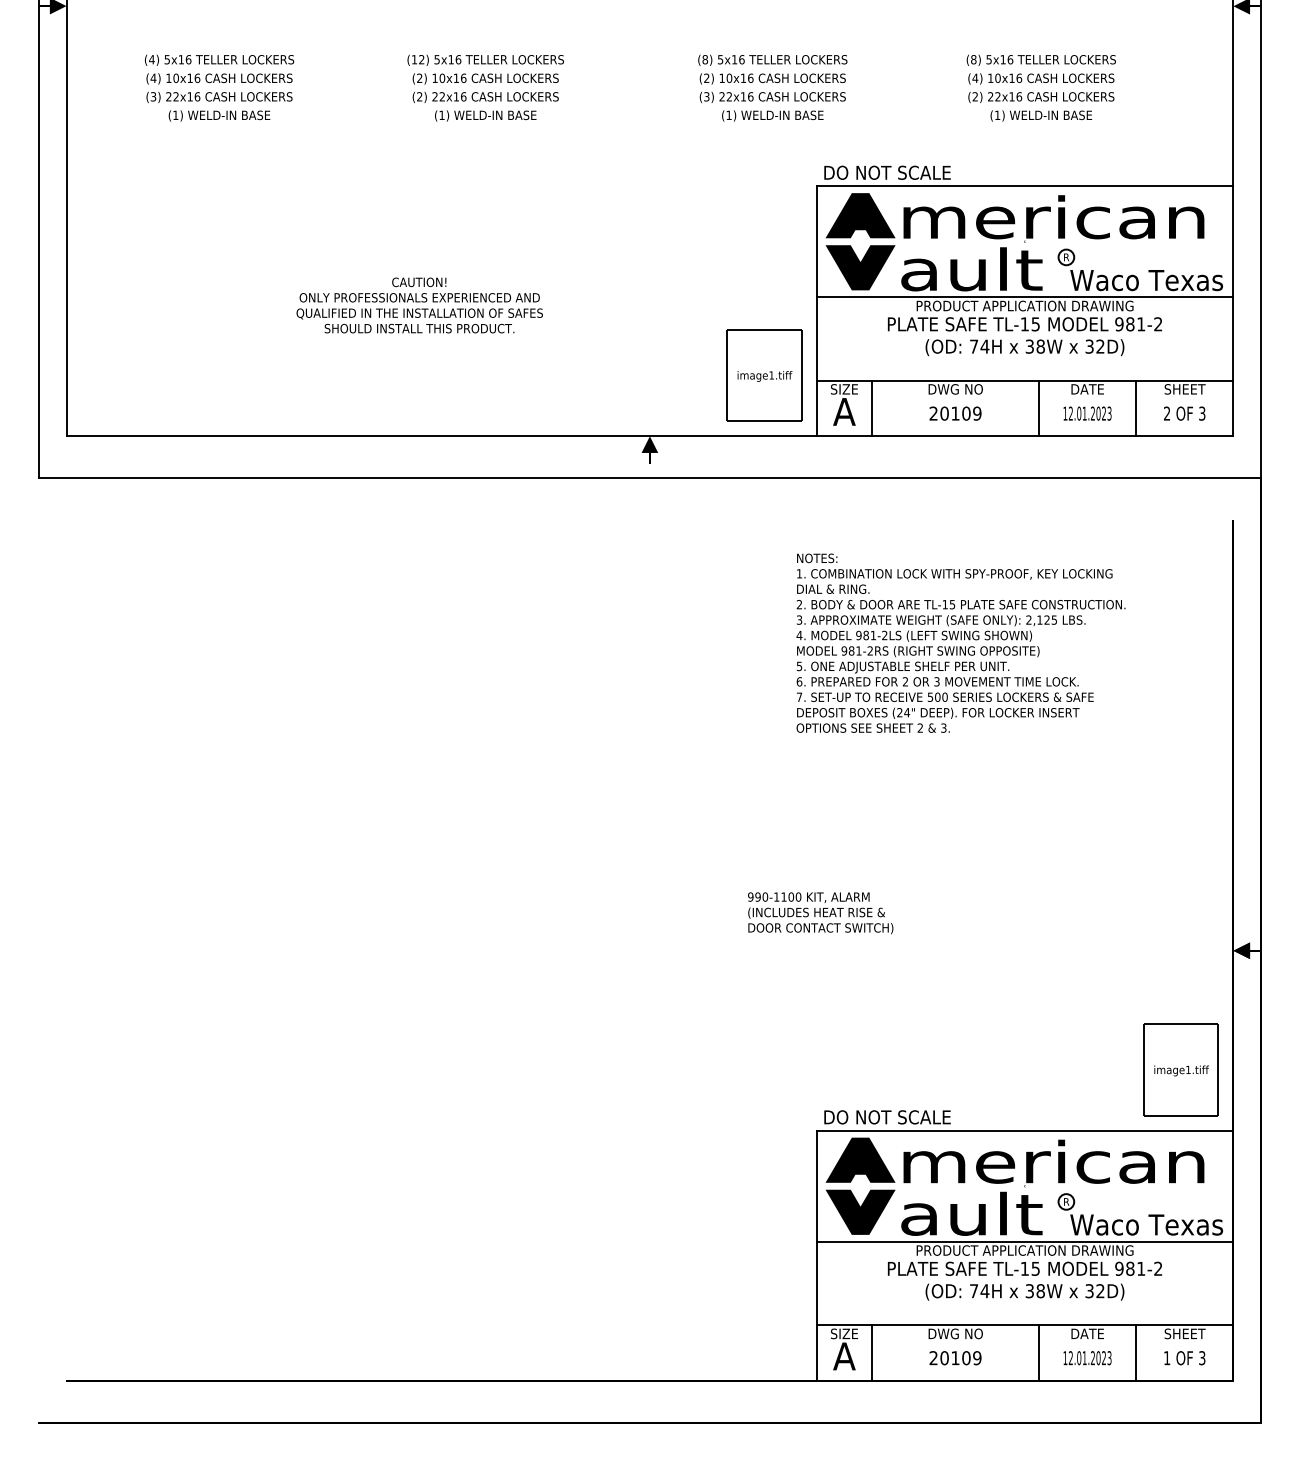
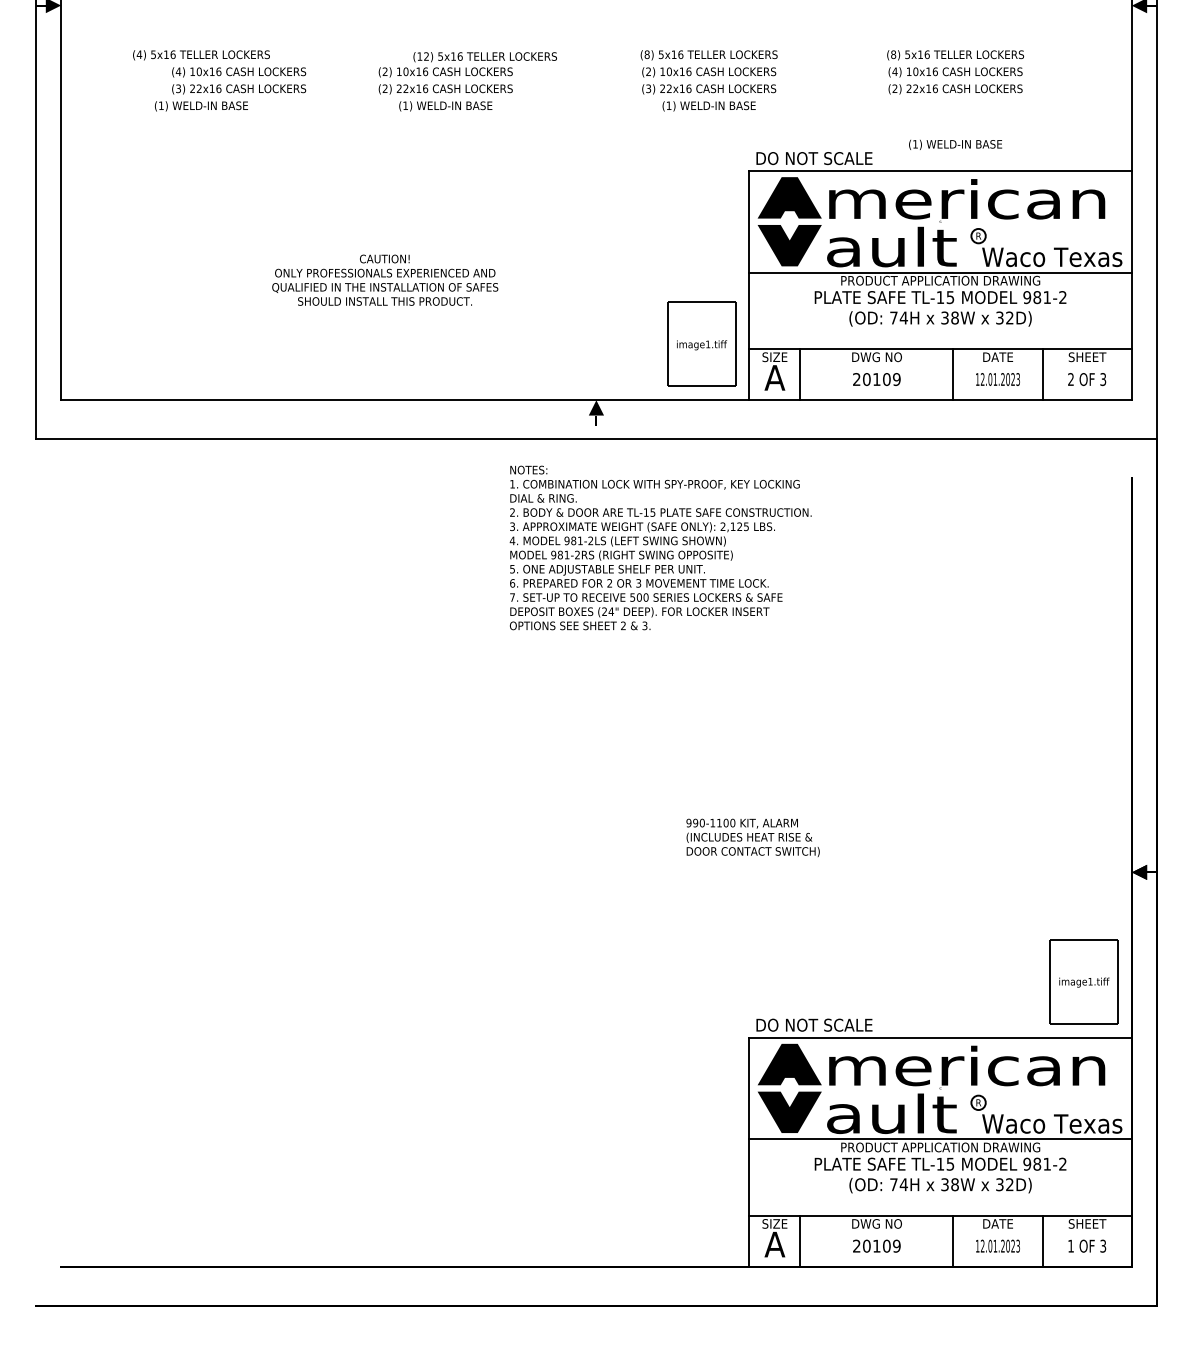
text: (485, 59) -> (485, 56), moved
text: (219, 88) -> (239, 81), moved
text: (1041, 115) -> (955, 144), moved
text: (960, 642) -> (660, 547), moved

